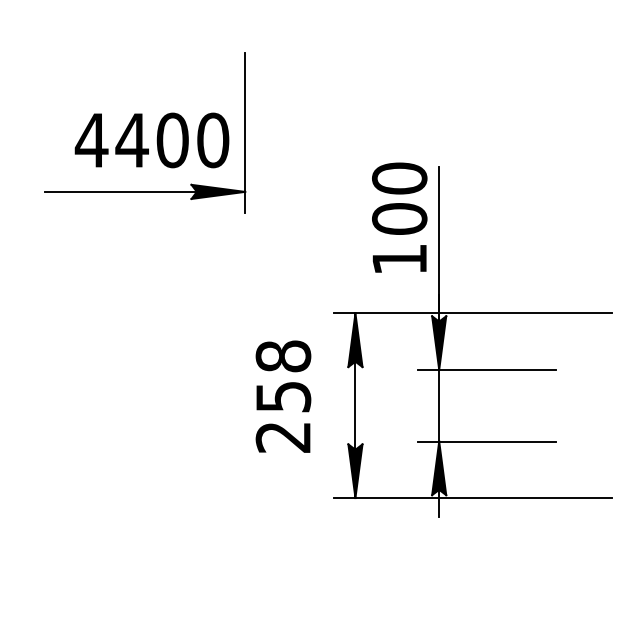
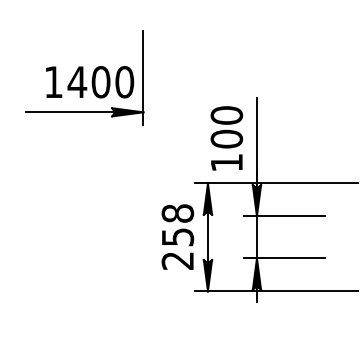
text: (91, 139) -> (53, 81), 4400 -> 1400
text: (399, 217) -> (226, 138), moved
text: (282, 395) -> (177, 236), moved

